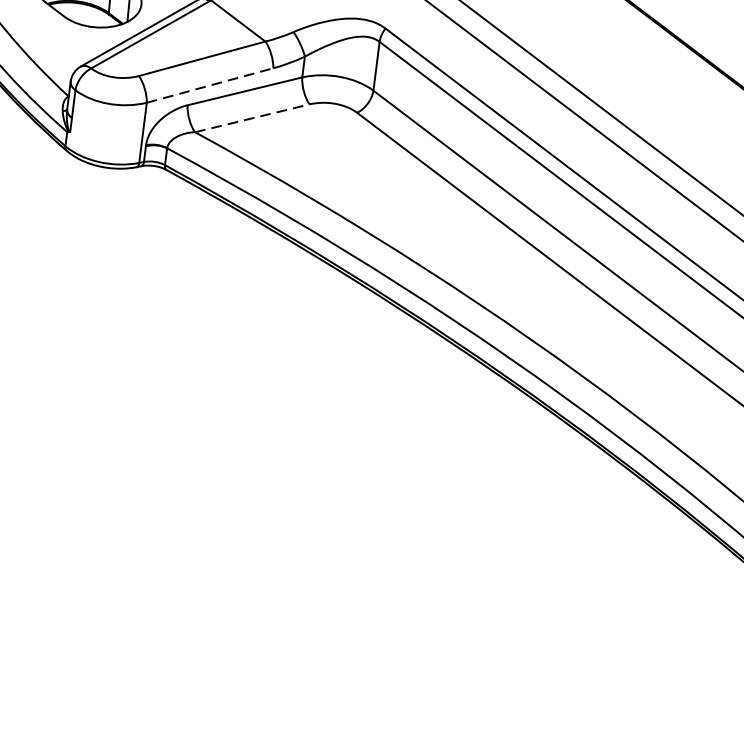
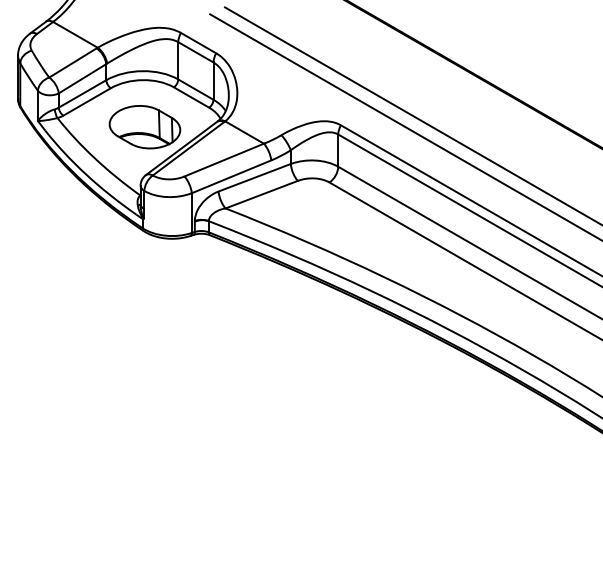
line: (210, 85) -> (231, 176), dashed -> solid
line: (251, 117) -> (261, 194), dashed -> solid

